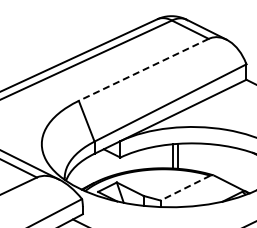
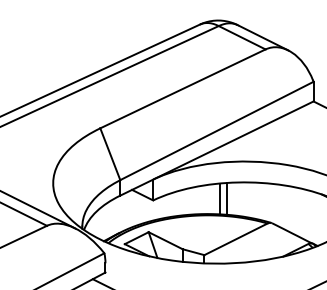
line: (143, 69) -> (182, 88), dashed -> solid
line: (185, 188) -> (236, 239), dashed -> solid

